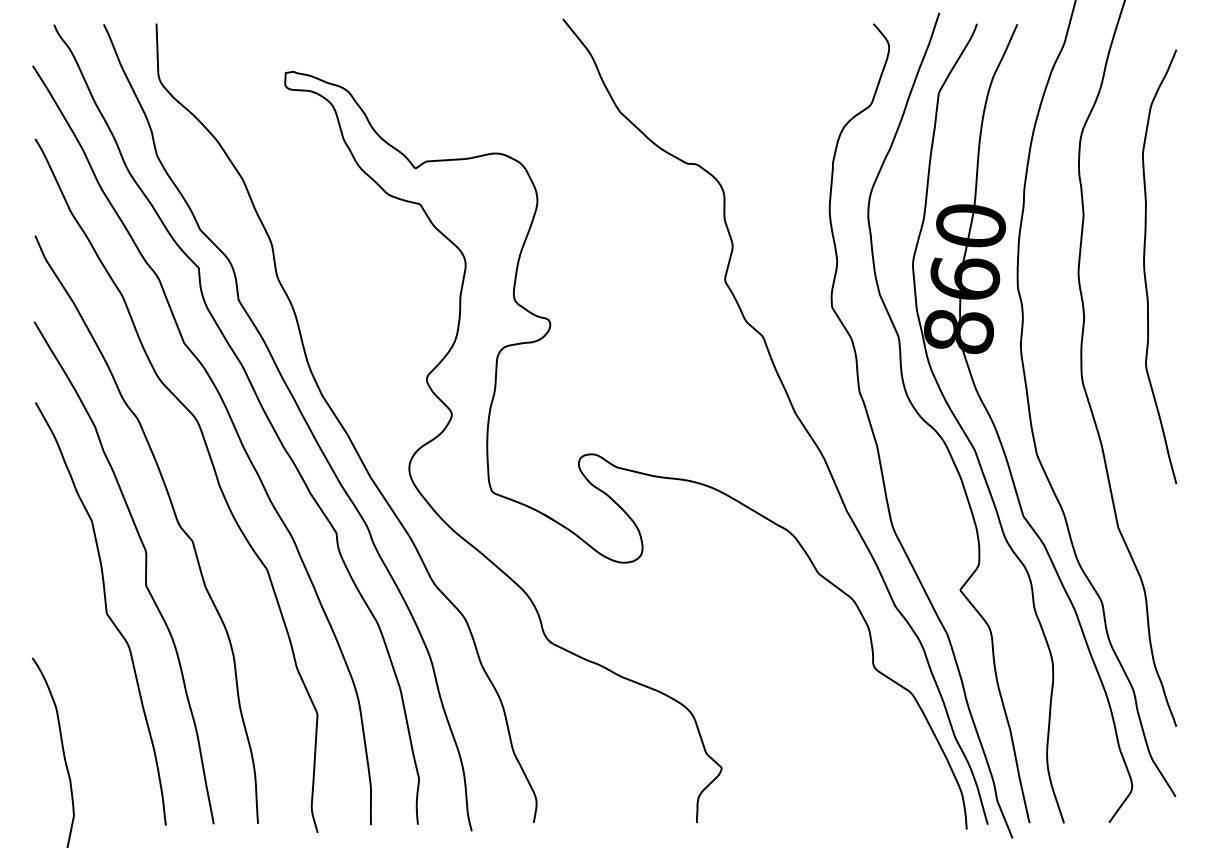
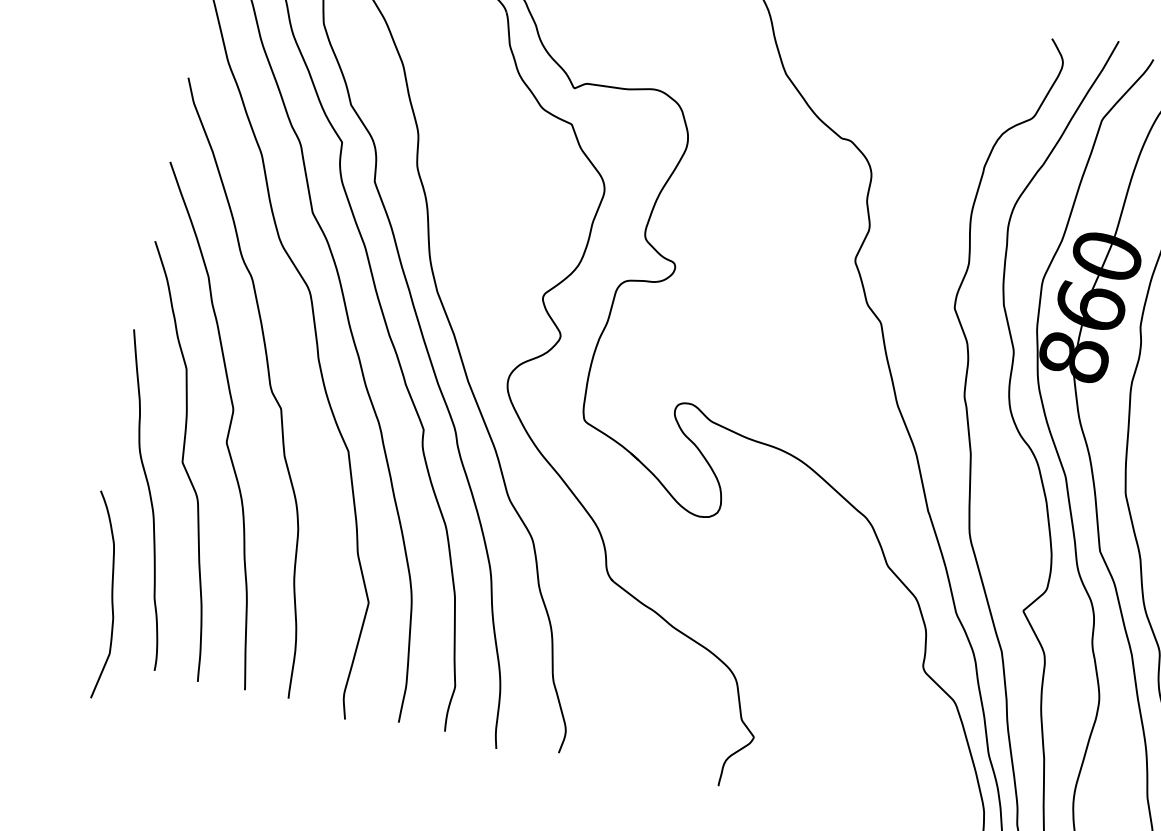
curve: (82, 656) -> (150, 499), added

